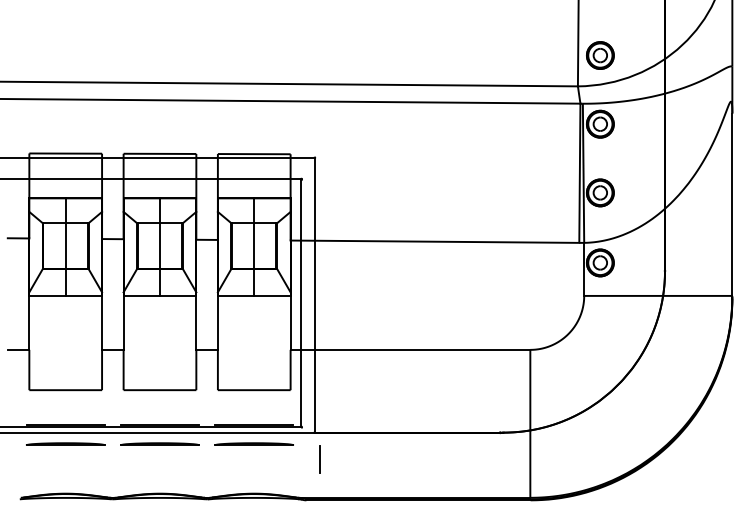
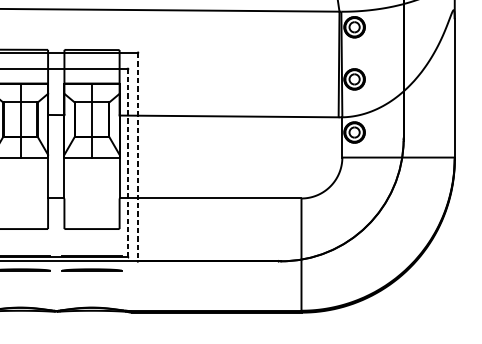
line: (314, 295) -> (137, 157), solid -> dashed
line: (301, 303) -> (127, 163), solid -> dashed
line: (319, 459) -> (141, 281), removed

